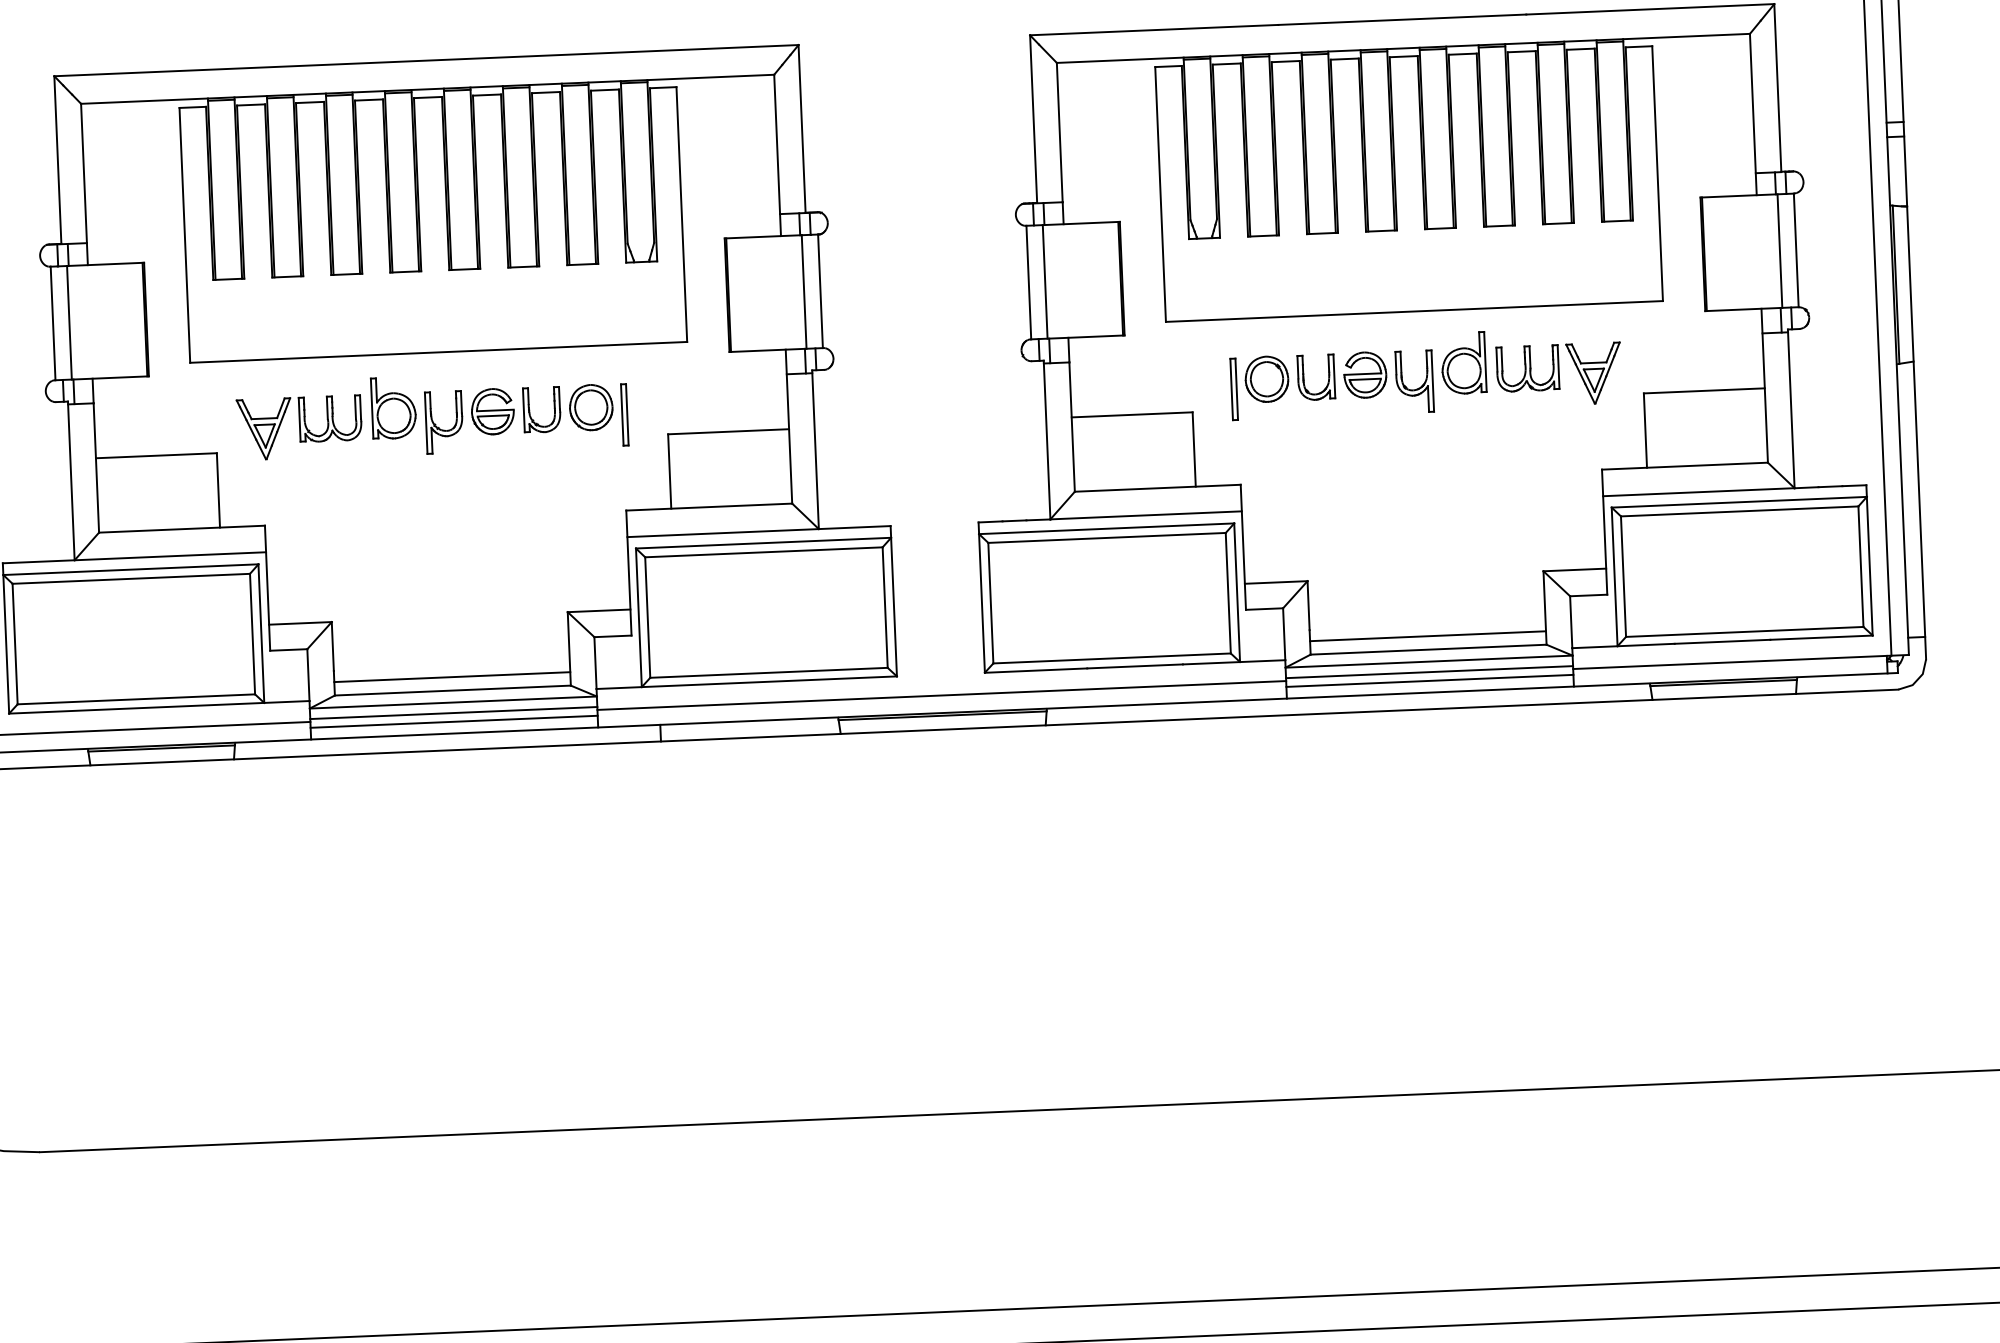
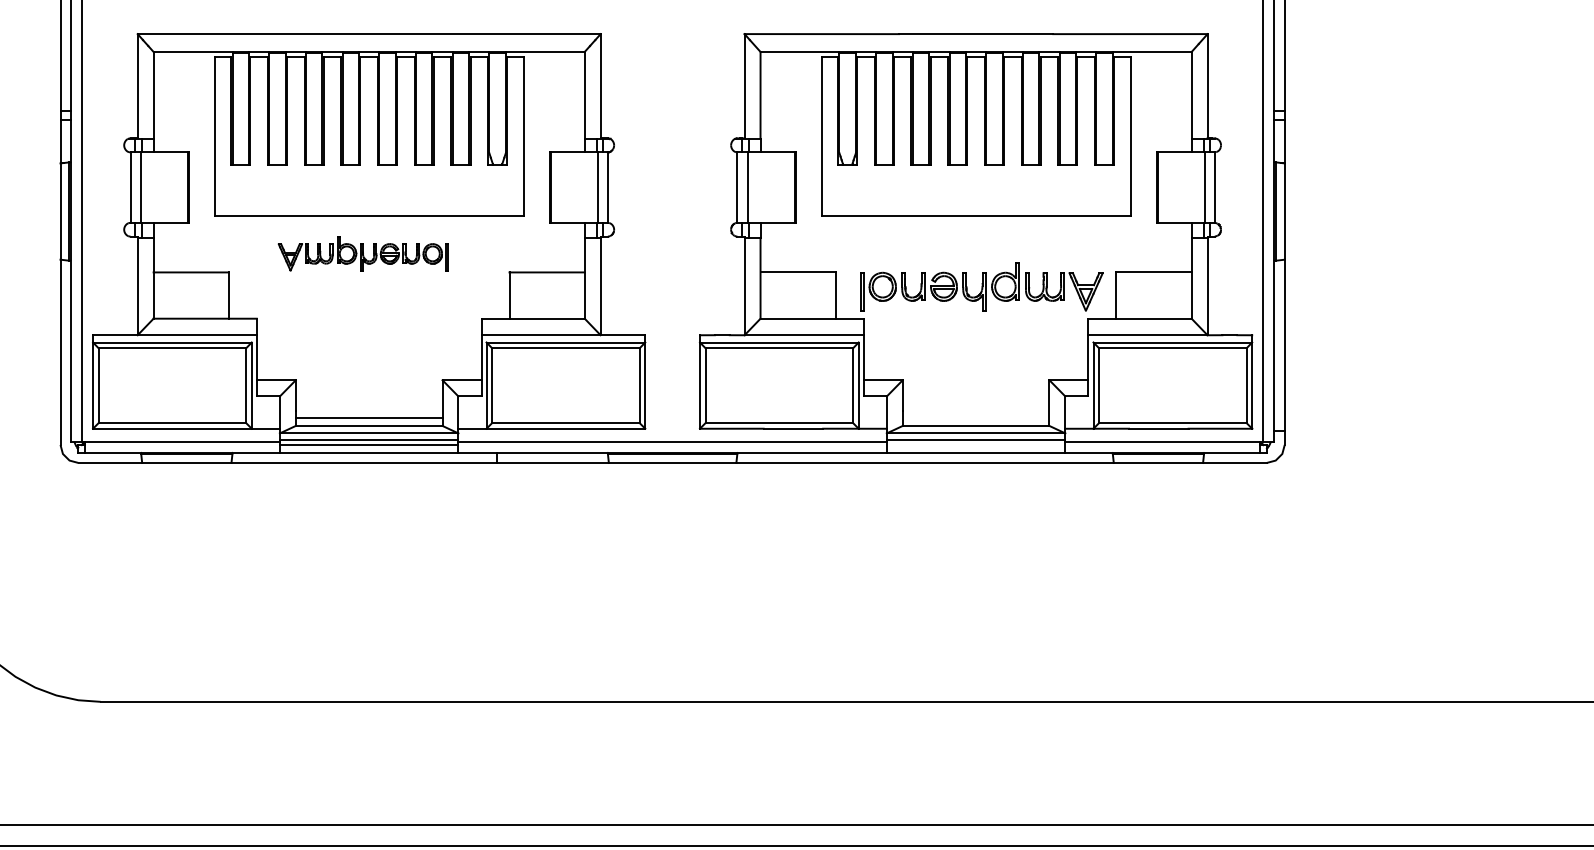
part: (1425, 372) -> (981, 286), moved
part: (432, 413) -> (363, 253), size x0.7
line: (1427, 636) -> (975, 417), removed
line: (1428, 681) -> (975, 445), removed

